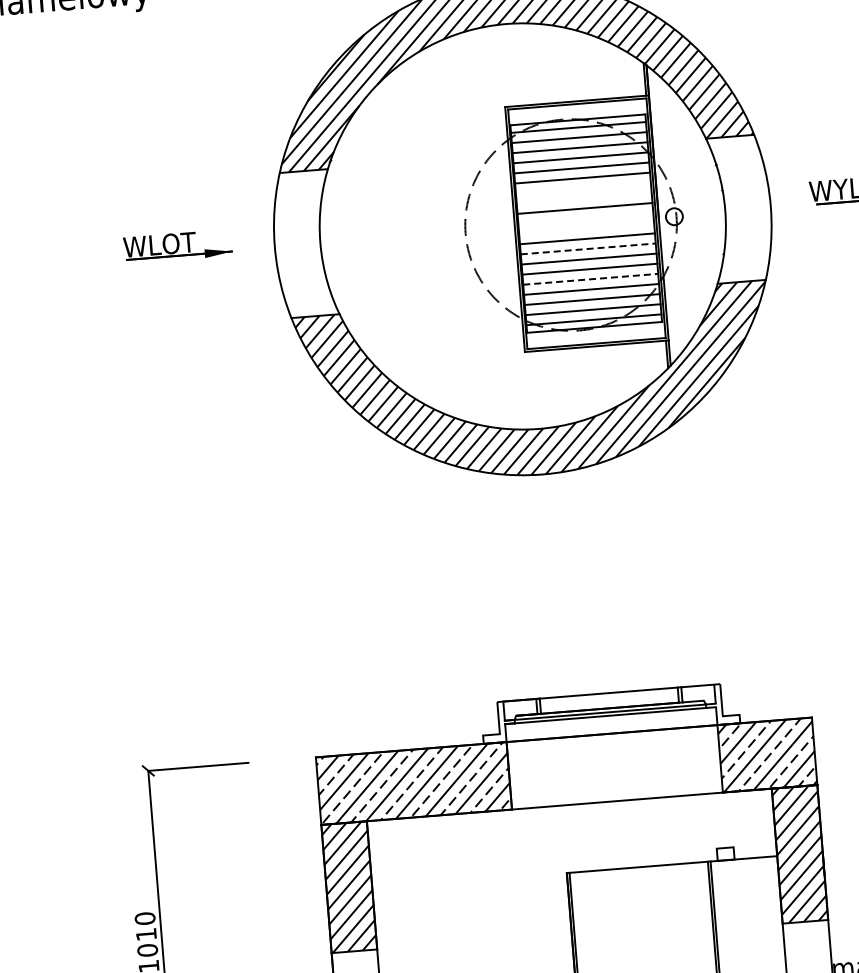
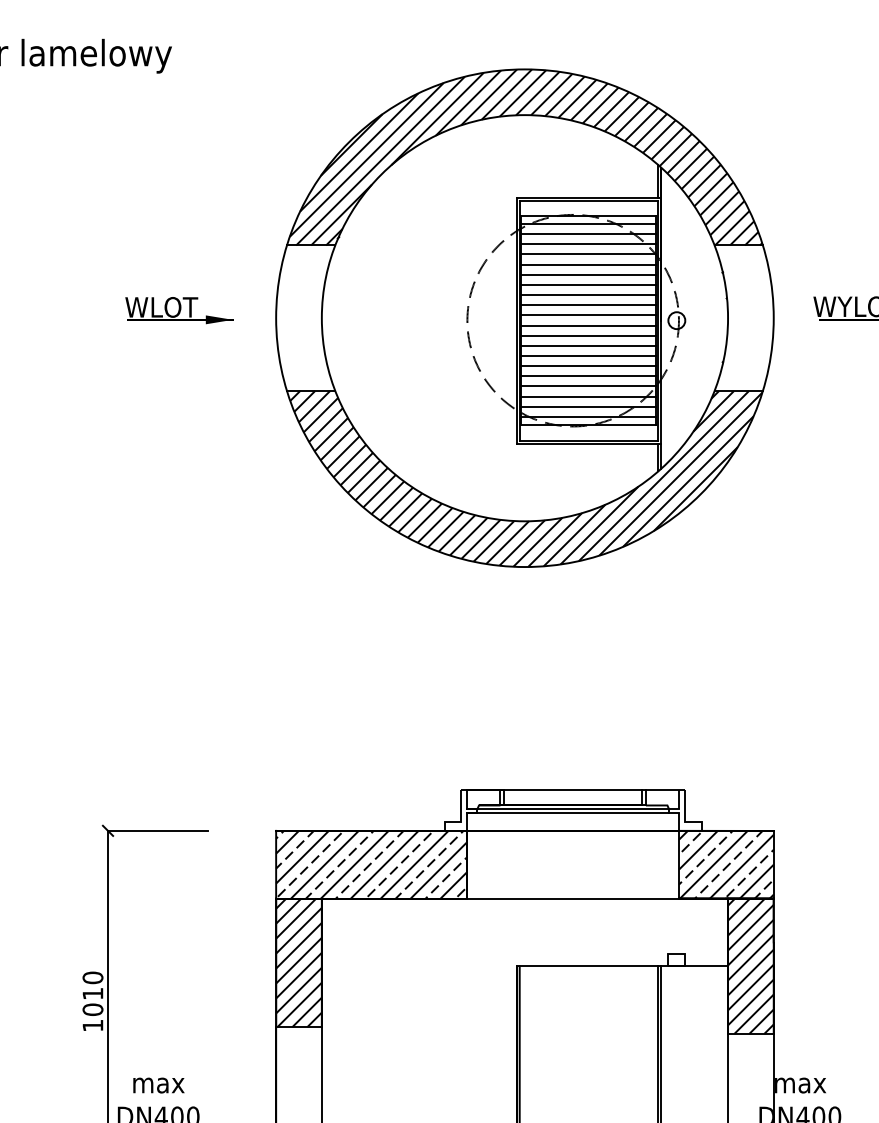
line: (583, 187) -> (588, 284), added
line: (584, 198) -> (588, 295), added
line: (585, 218) -> (588, 315), added
line: (586, 228) -> (588, 325), added
line: (588, 248) -> (588, 345), dashed -> solid
line: (590, 279) -> (588, 376), dashed -> solid

